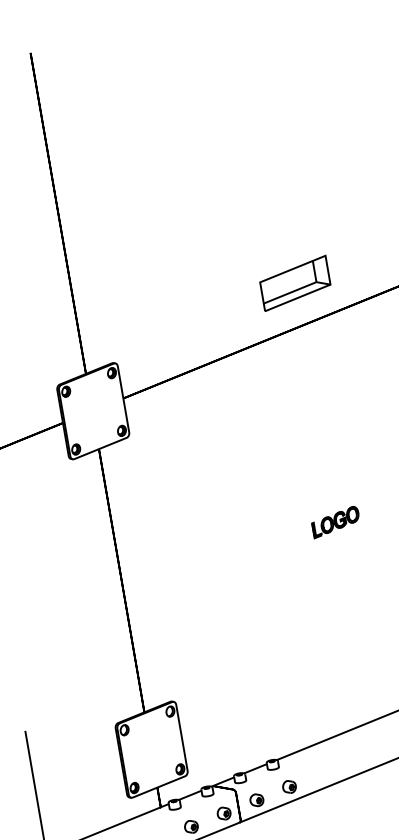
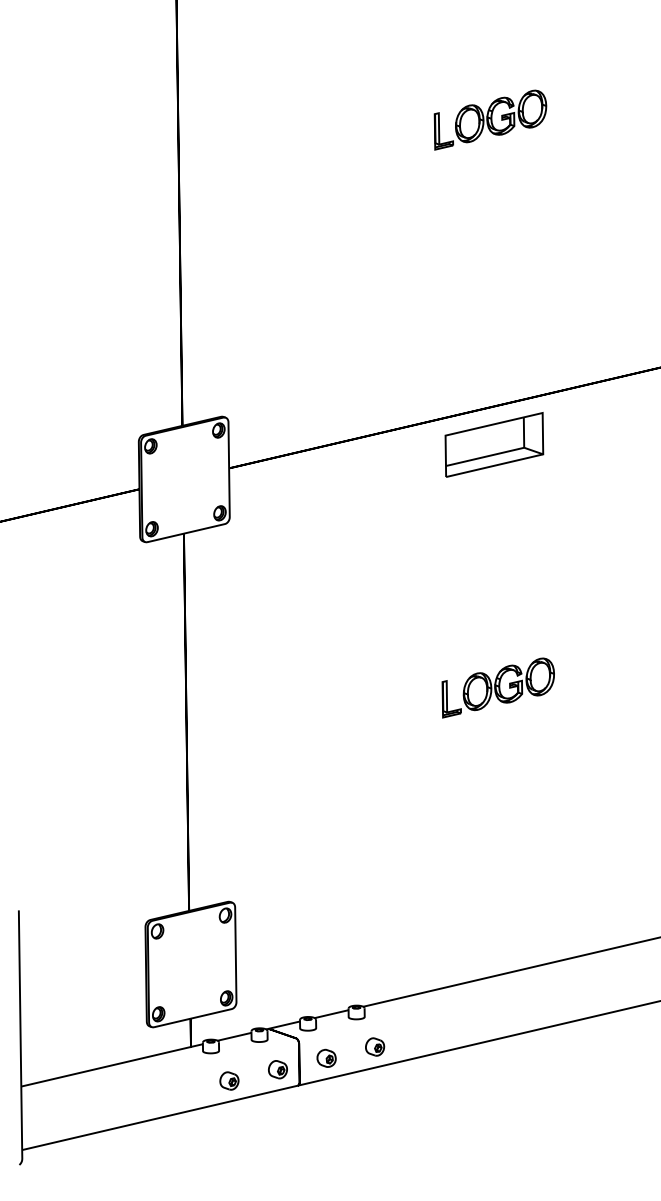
part: (267, 125) -> (490, 119), added
part: (295, 283) -> (494, 444), moved
part: (335, 521) -> (497, 687), size x1.67

